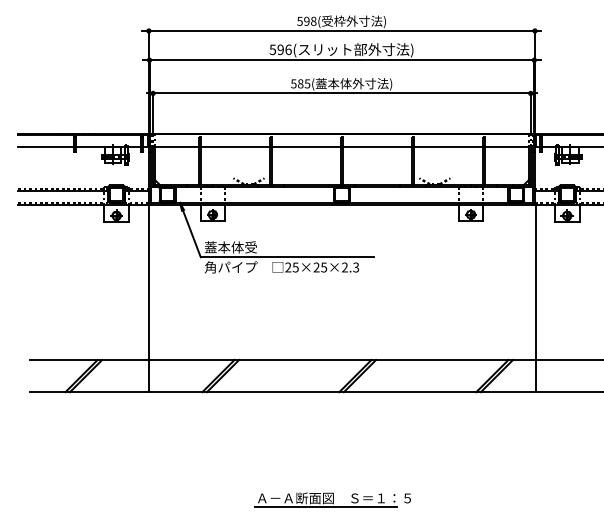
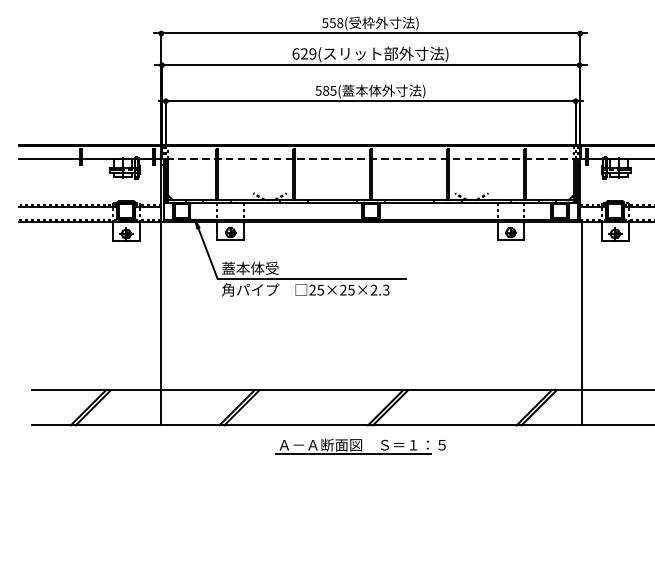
text: (306, 20) -> (332, 22), 598( -> 558(
text: (280, 49) -> (304, 53), 596( -> 629(
line: (341, 146) -> (370, 158), solid -> dashed
part: (332, 499) -> (360, 446), moved

